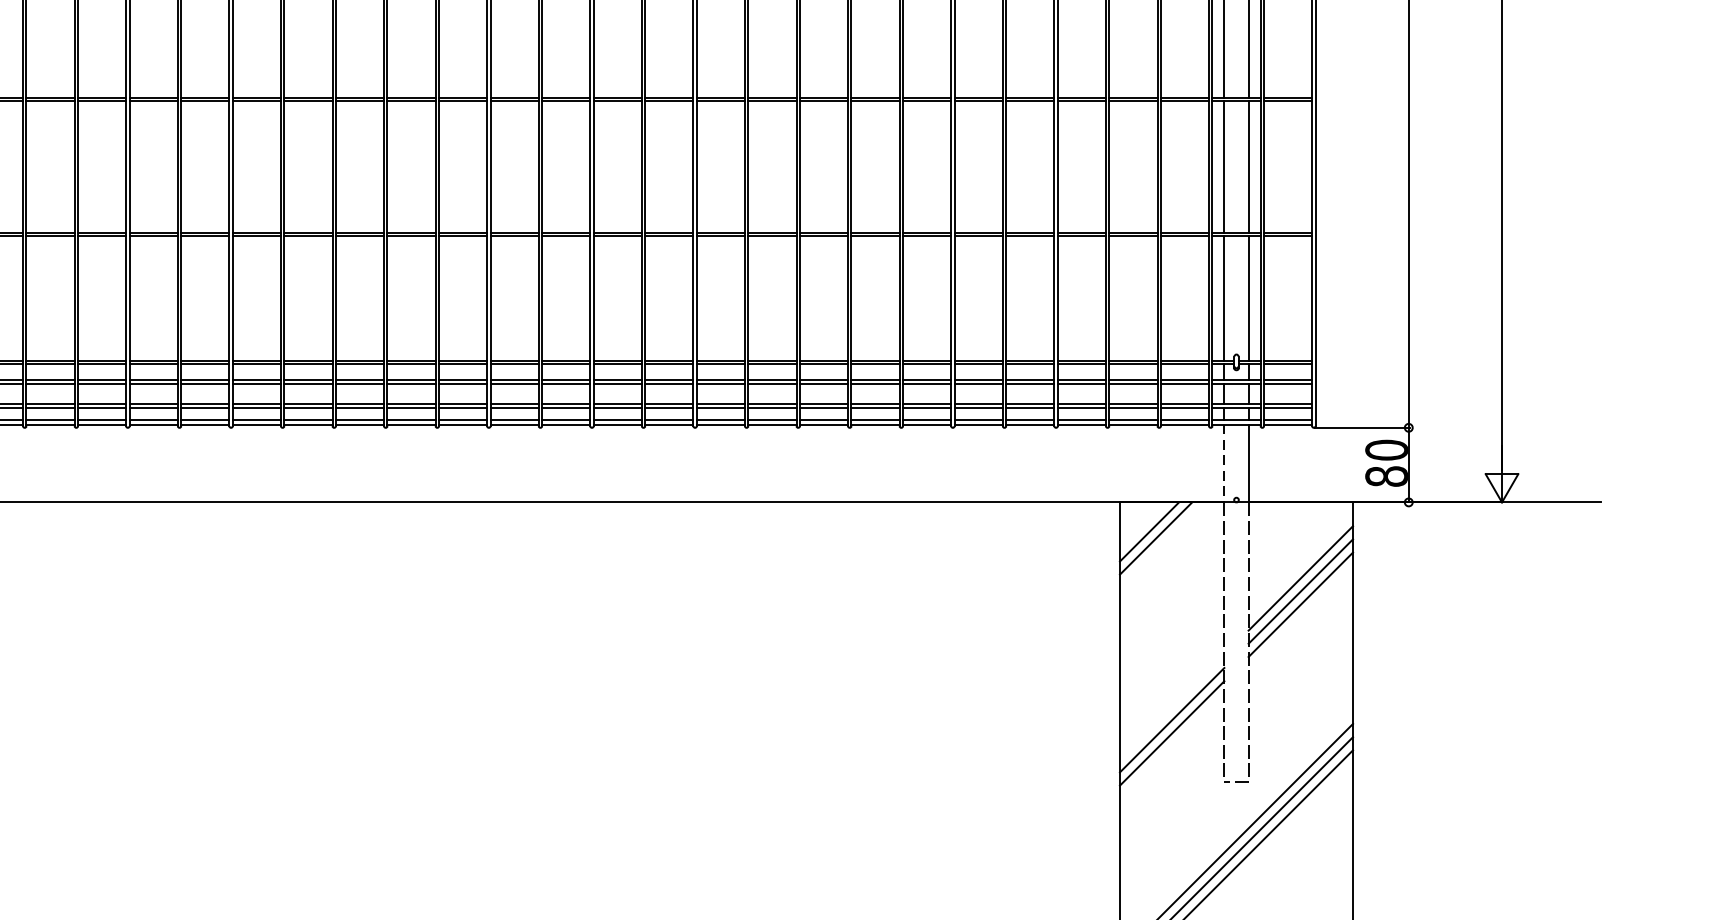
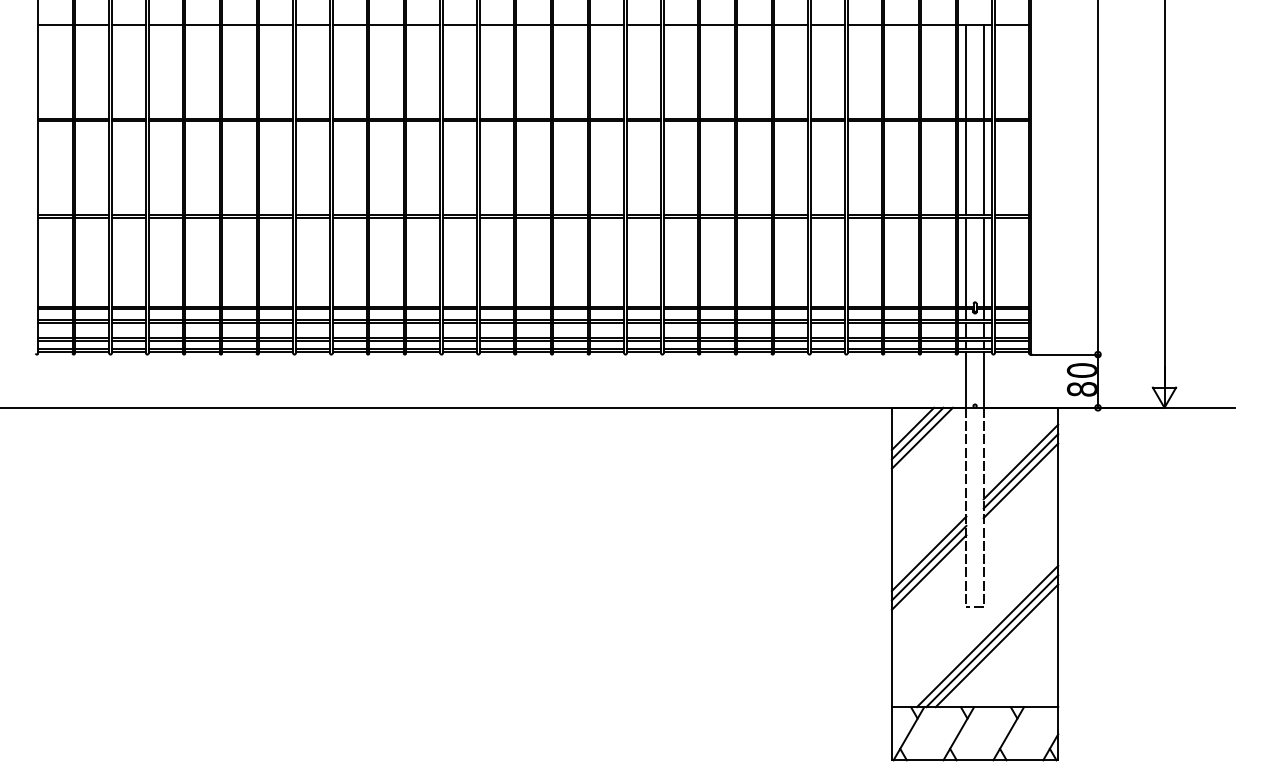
line: (1224, 464) -> (966, 380), dashed -> solid
line: (1161, 544) -> (921, 437), added
line: (1171, 706) -> (928, 553), added

